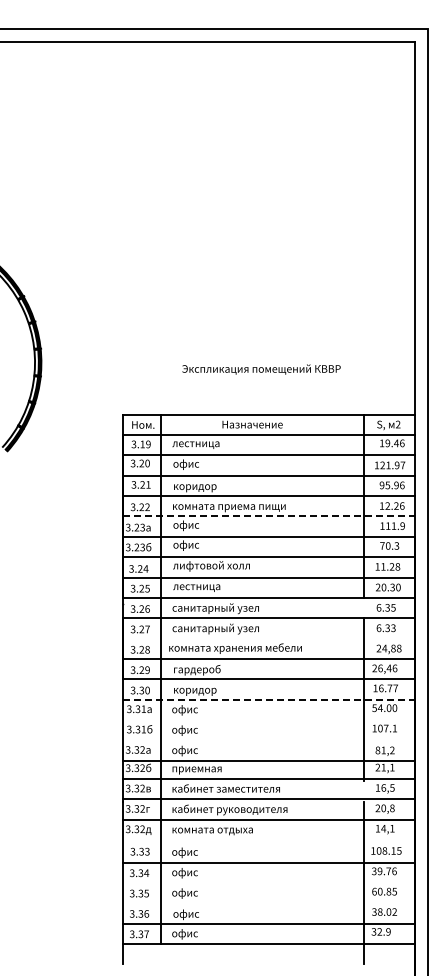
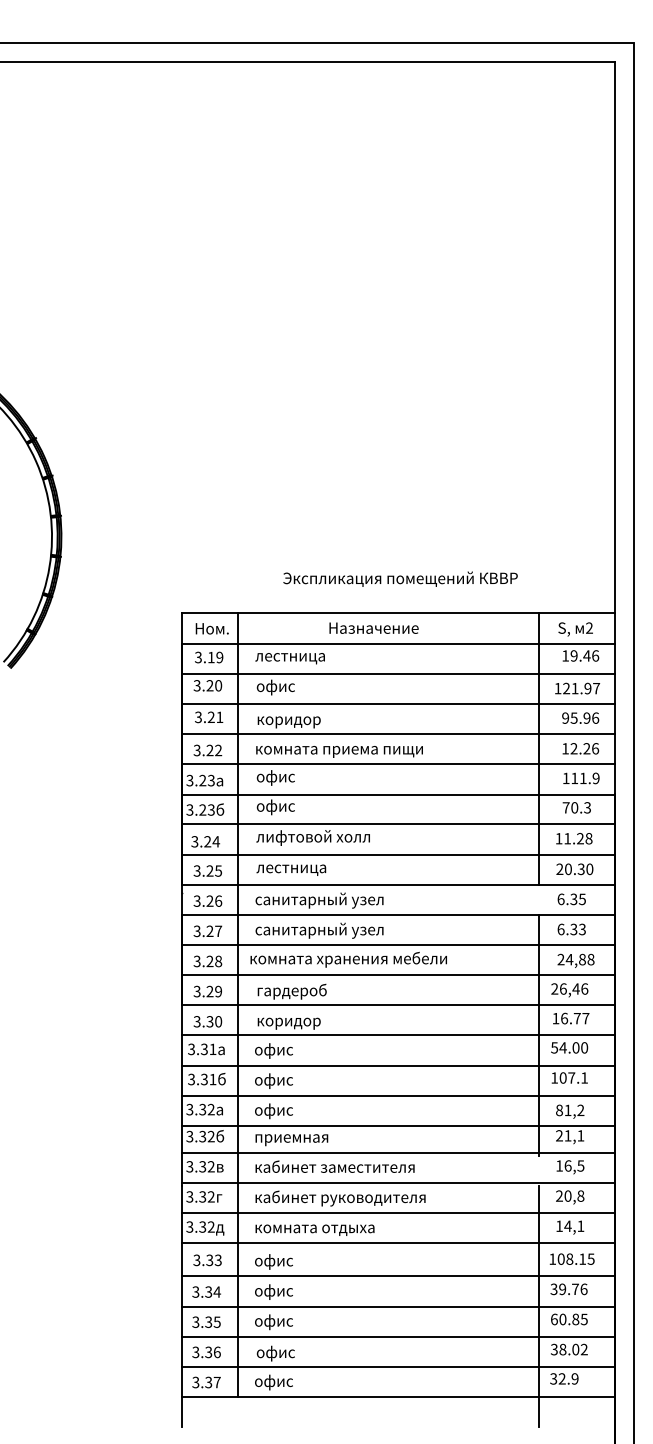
text: (261, 369) -> (400, 579), moved
line: (269, 516) -> (399, 764), dashed -> solid
line: (268, 638) -> (397, 944), added
line: (269, 699) -> (399, 1035), dashed -> solid
line: (268, 720) -> (397, 1066), added
line: (268, 740) -> (397, 1095), added
line: (268, 840) -> (397, 1243), added
line: (268, 882) -> (397, 1305), added
line: (268, 903) -> (397, 1336), added

